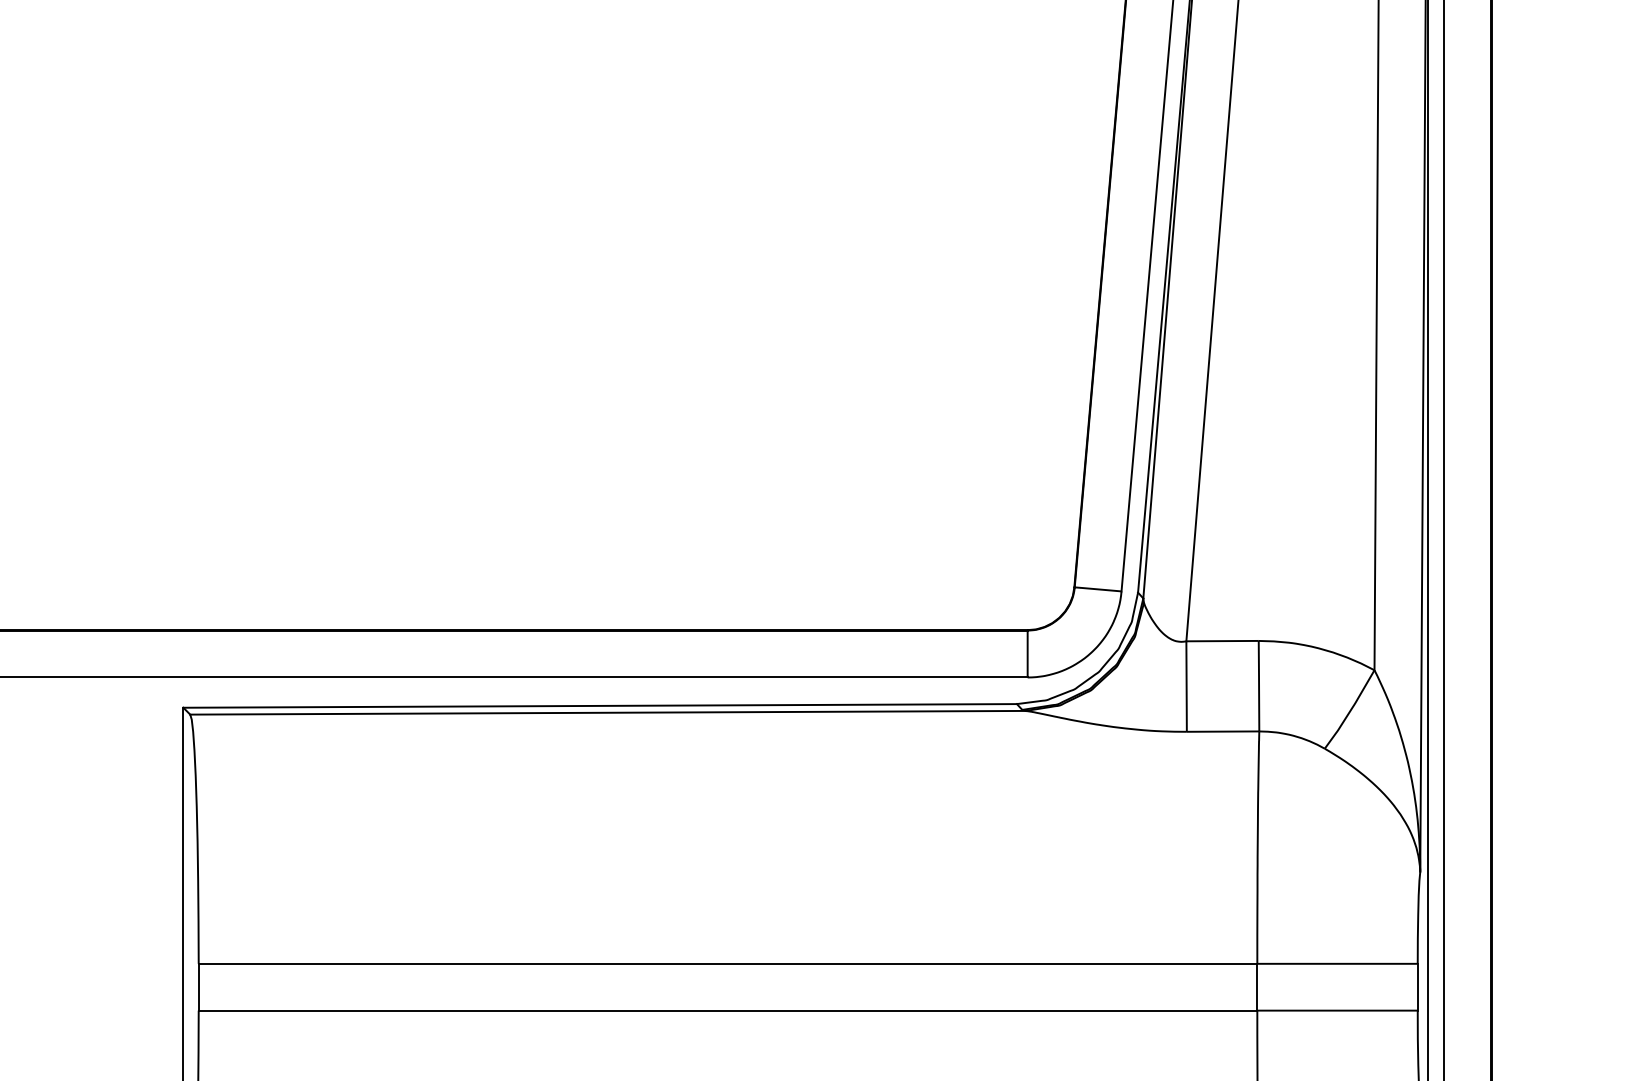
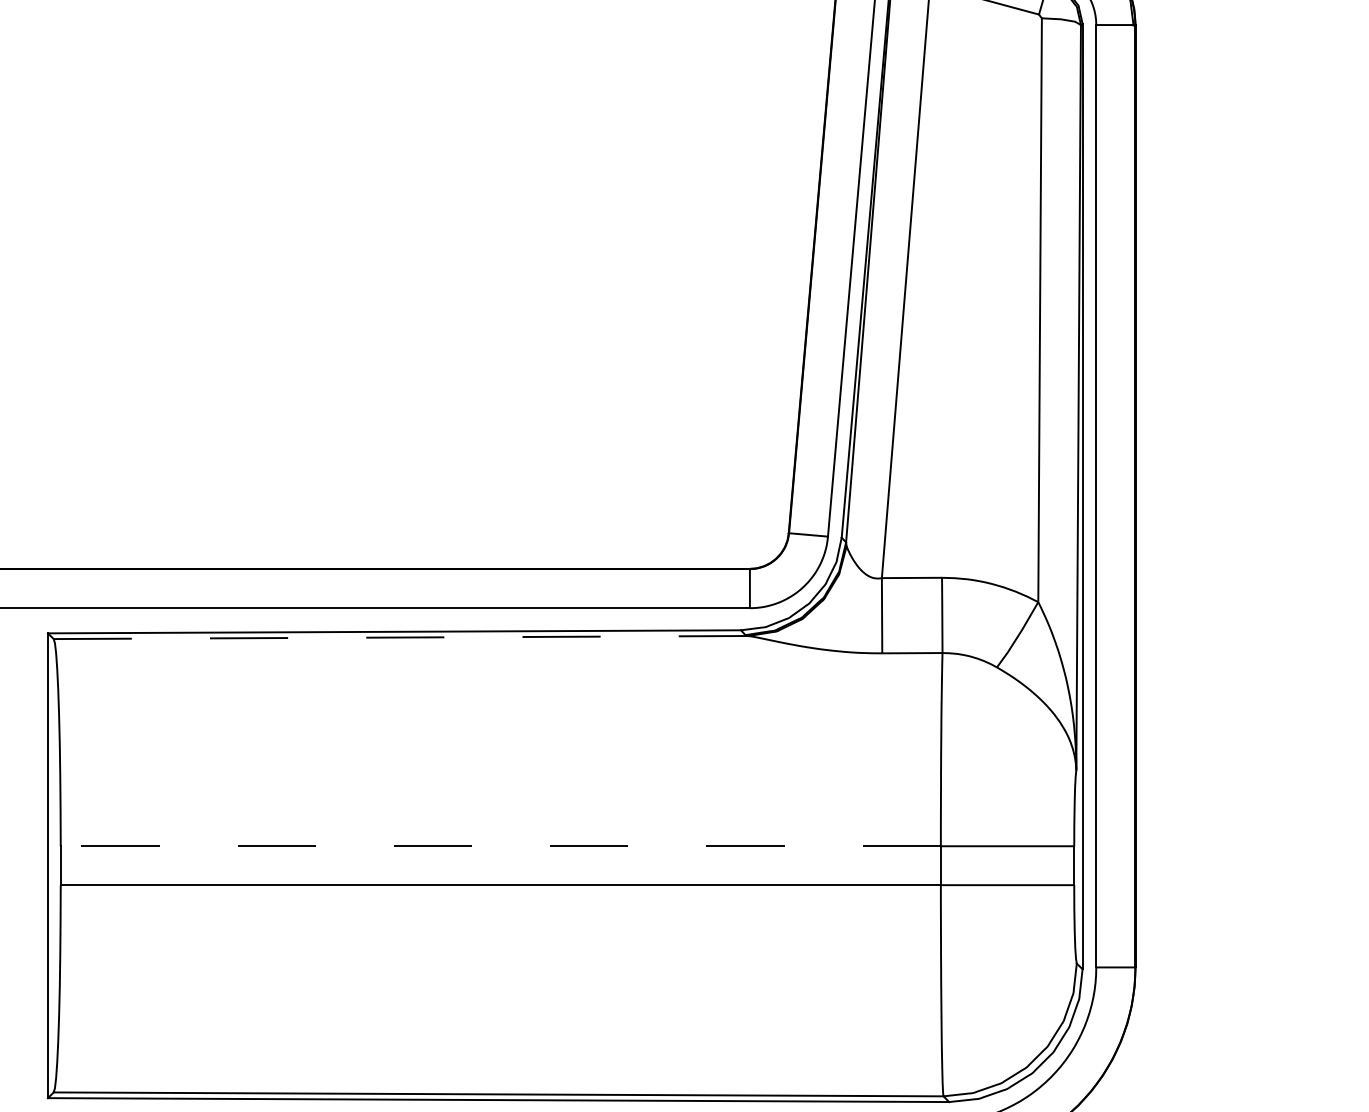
line: (608, 712) -> (401, 637), solid -> dashed
line: (727, 964) -> (500, 846), solid -> dashed

